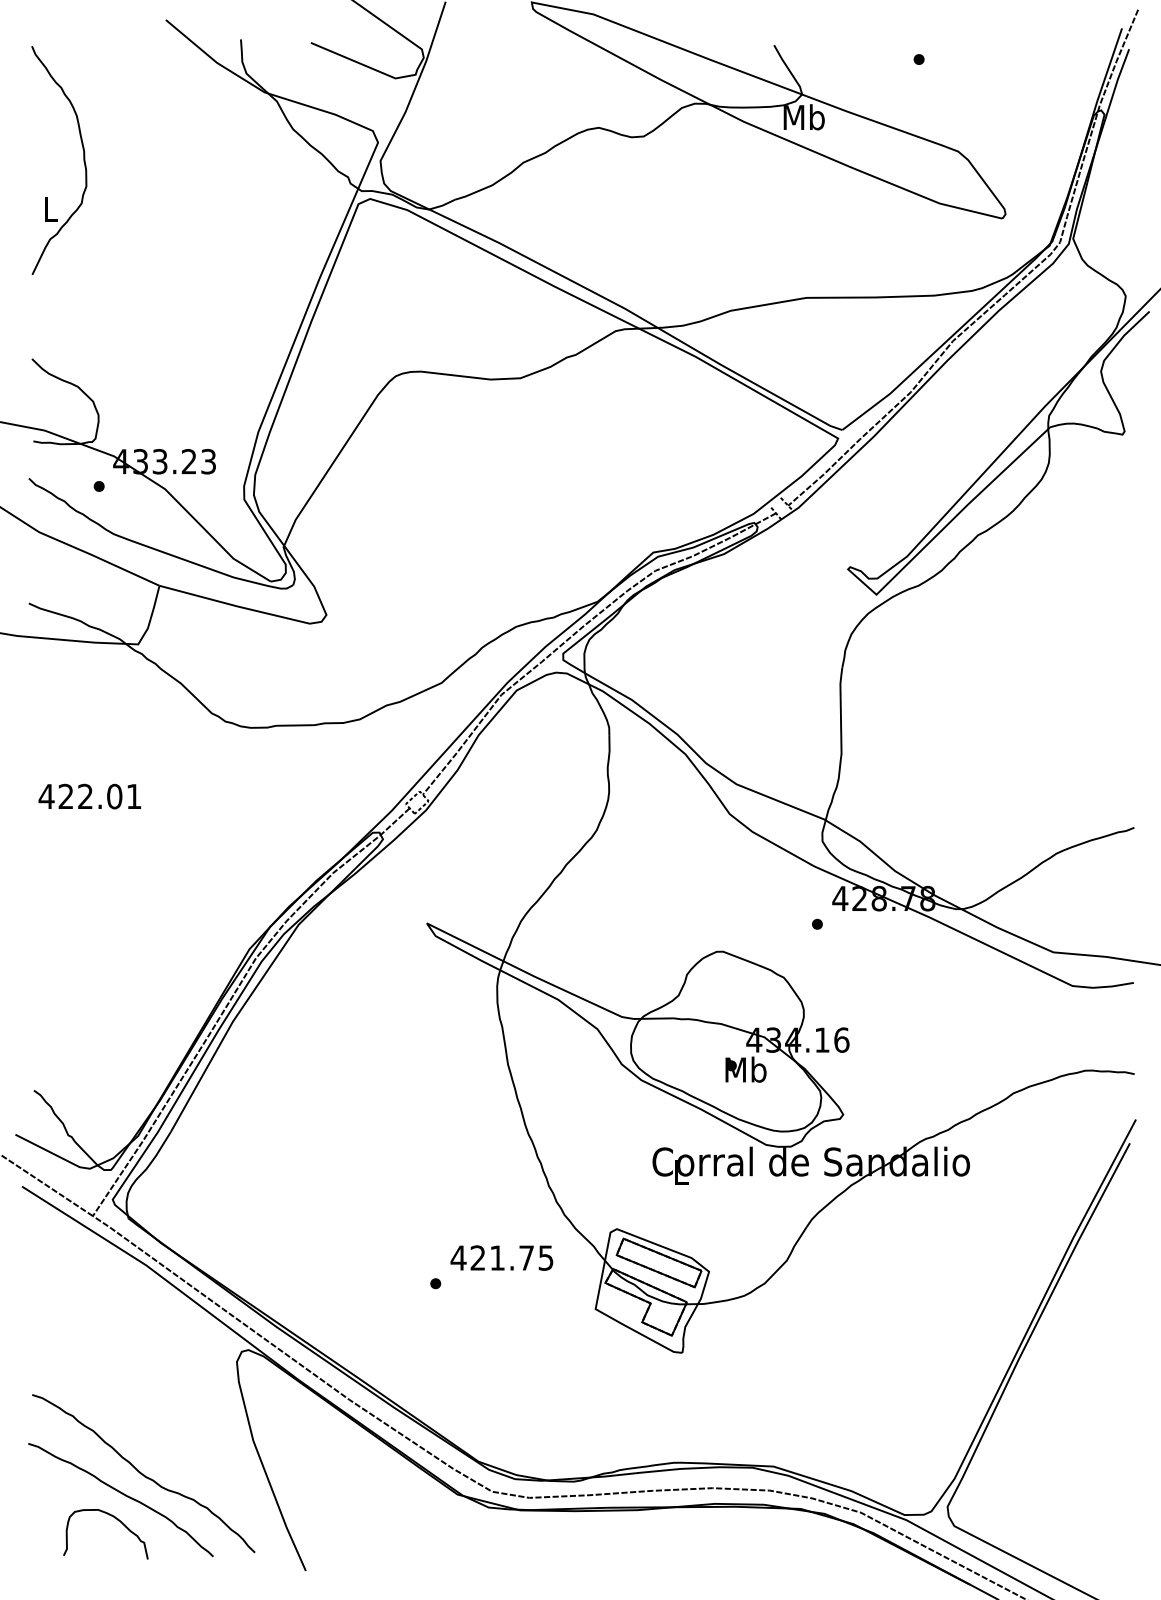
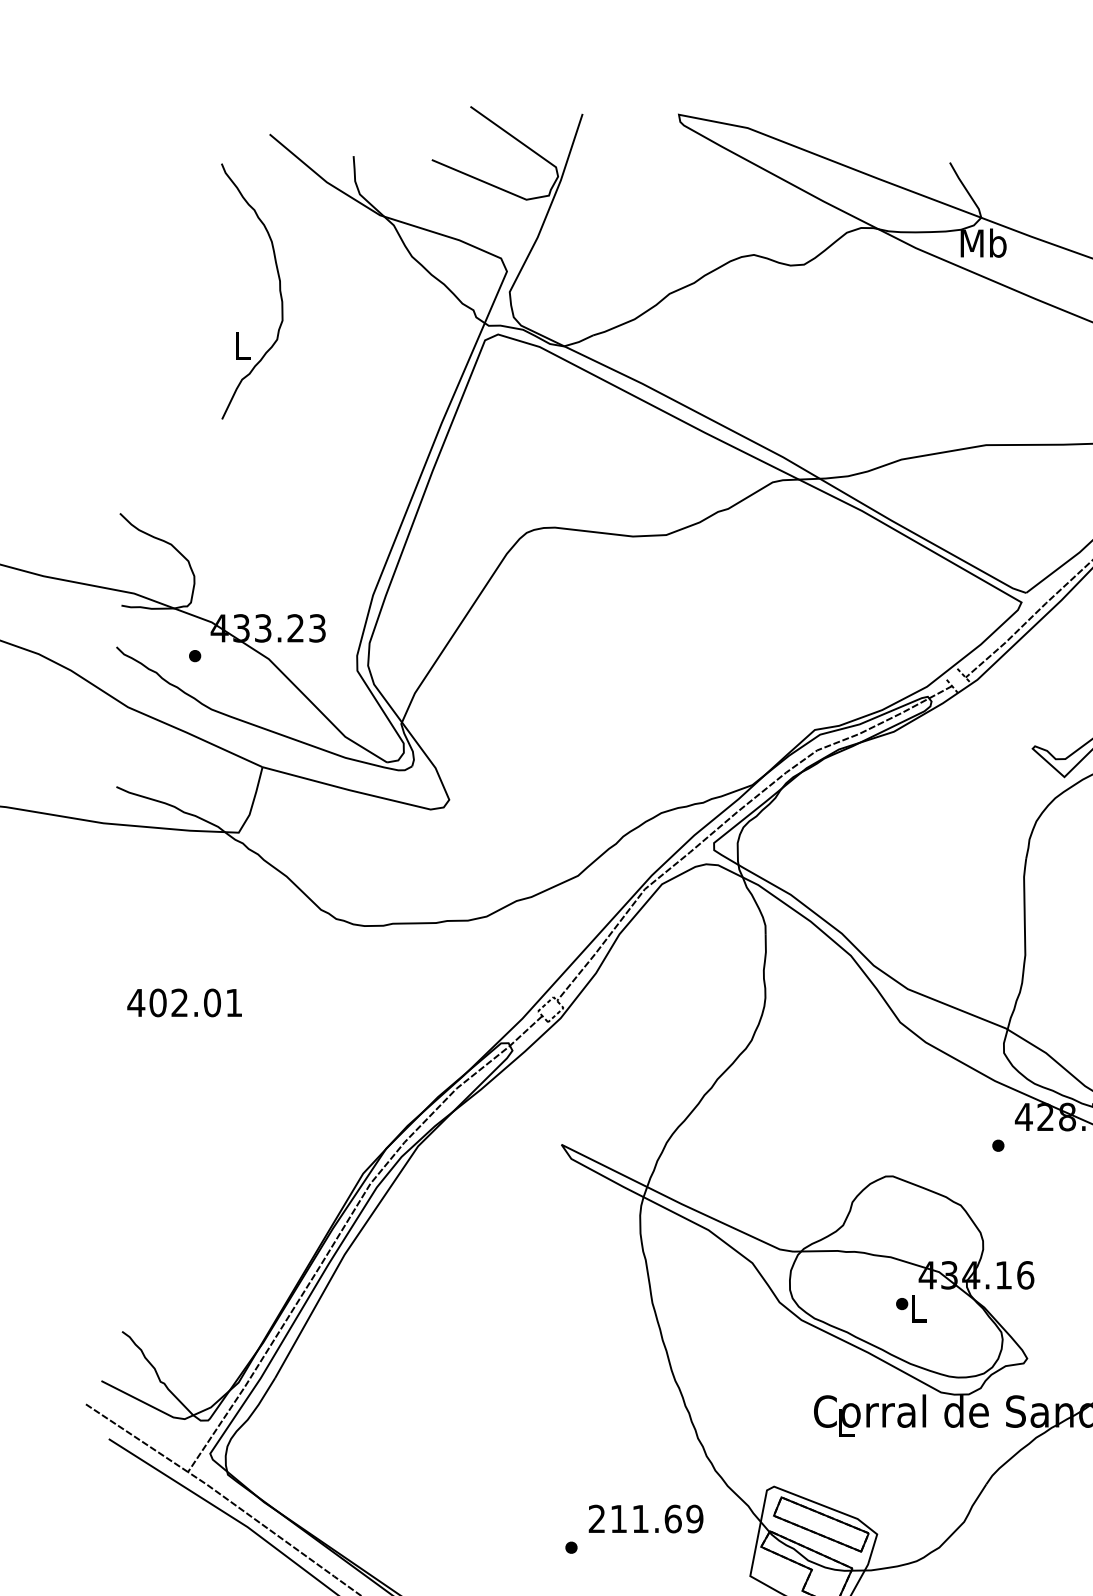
part: (83, 160) -> (279, 291), moved
text: (65, 796) -> (157, 1002), 422.01 -> 402.01
text: (745, 1069) -> (917, 1308), Mb -> L
text: (501, 1257) -> (645, 1518), 421.75 -> 211.69

